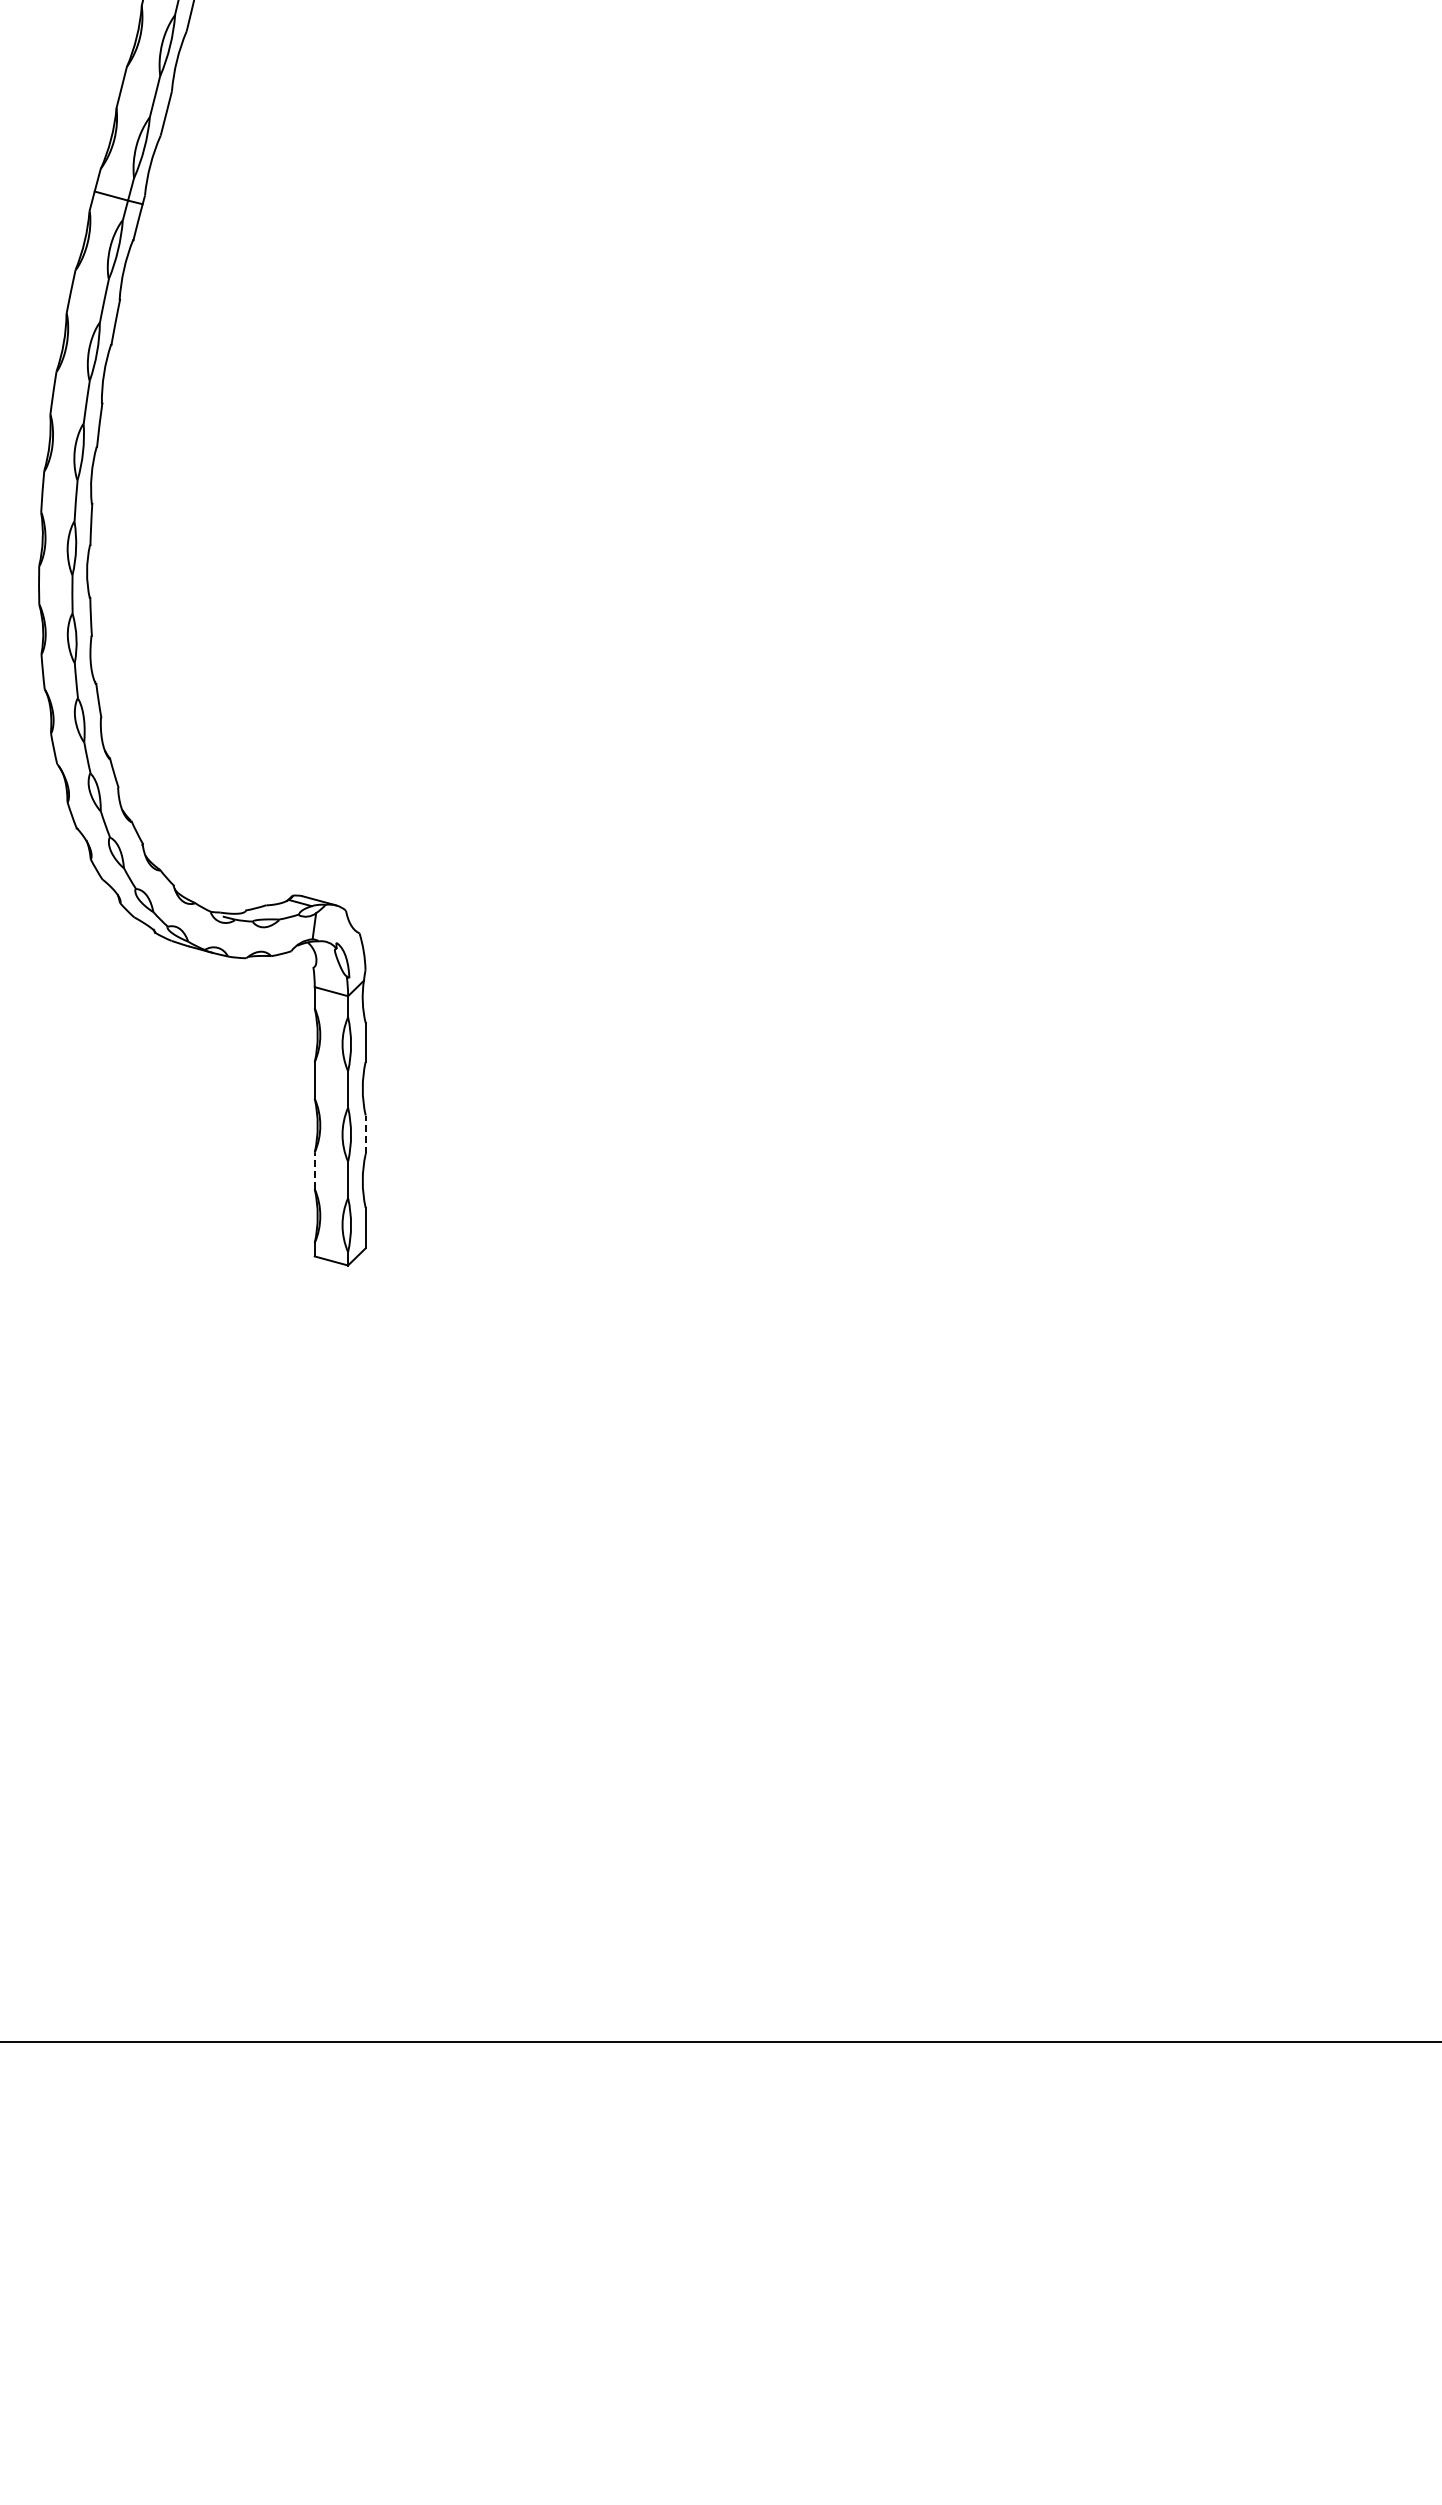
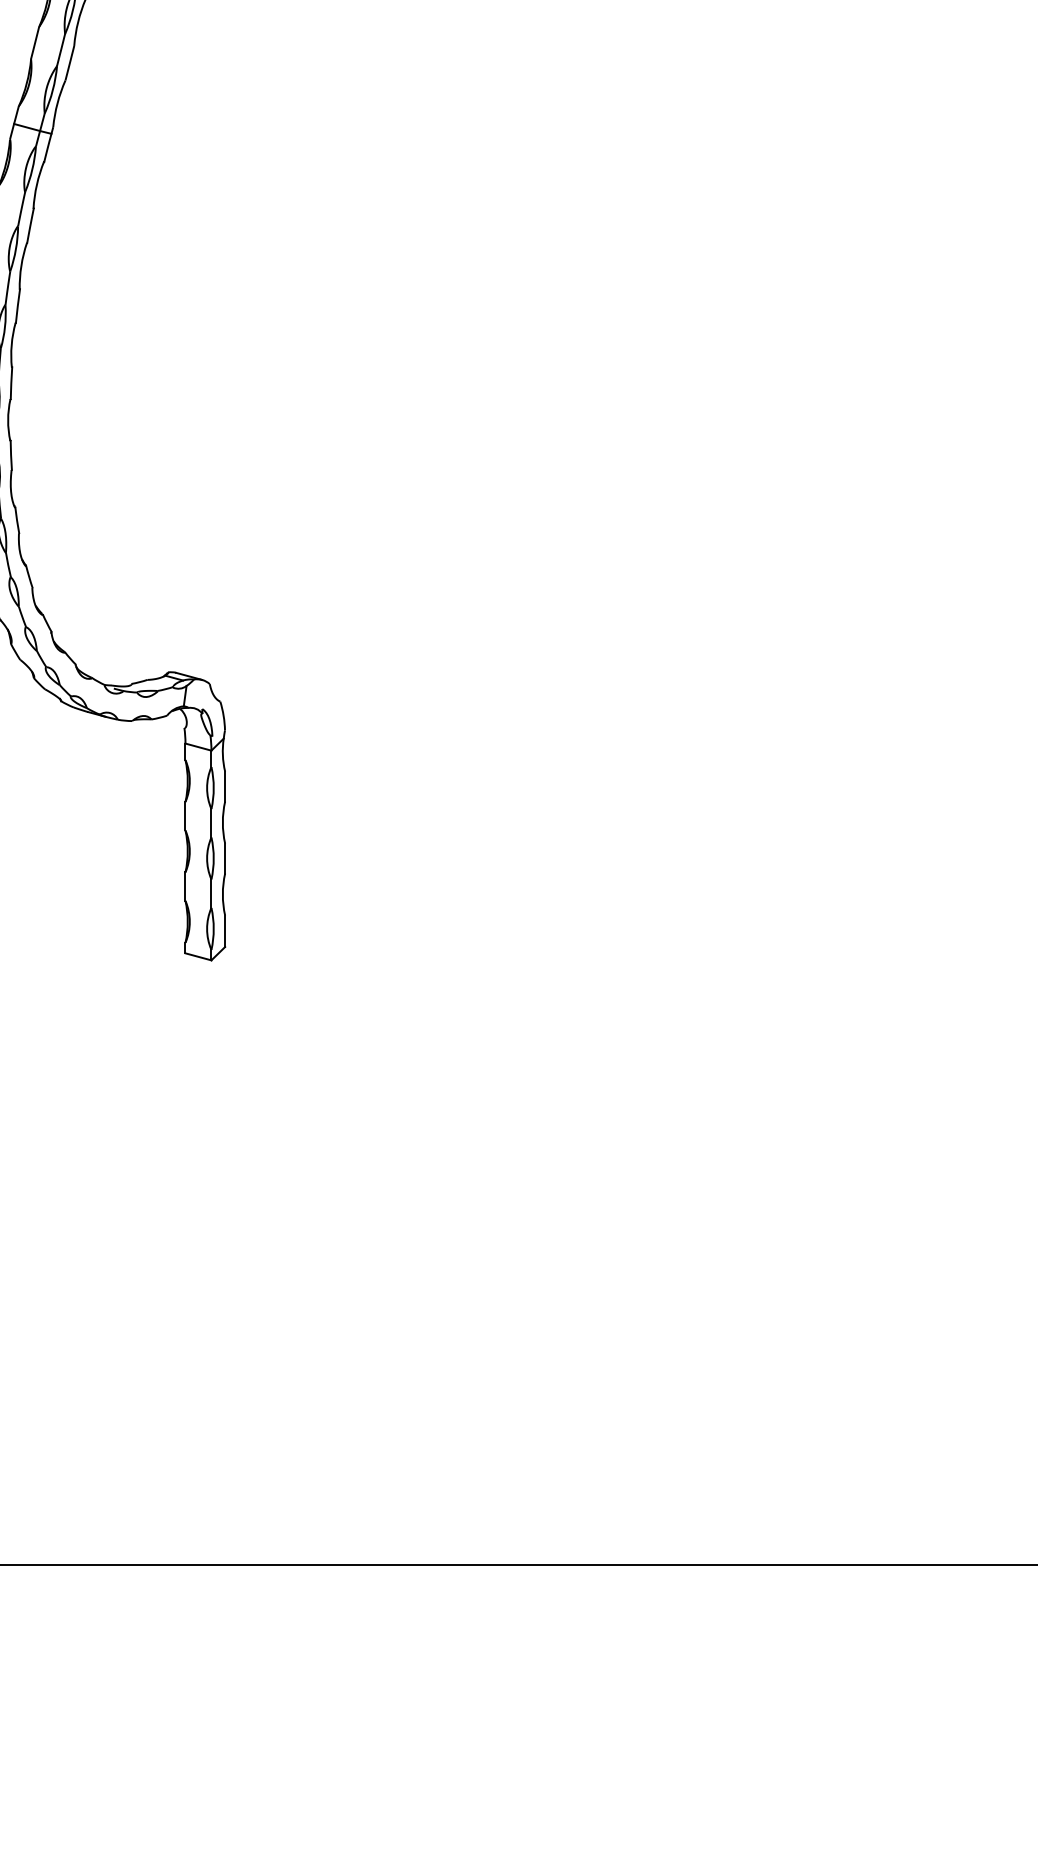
line: (365, 1134) -> (224, 858), dashed -> solid
line: (314, 1170) -> (185, 886), dashed -> solid

